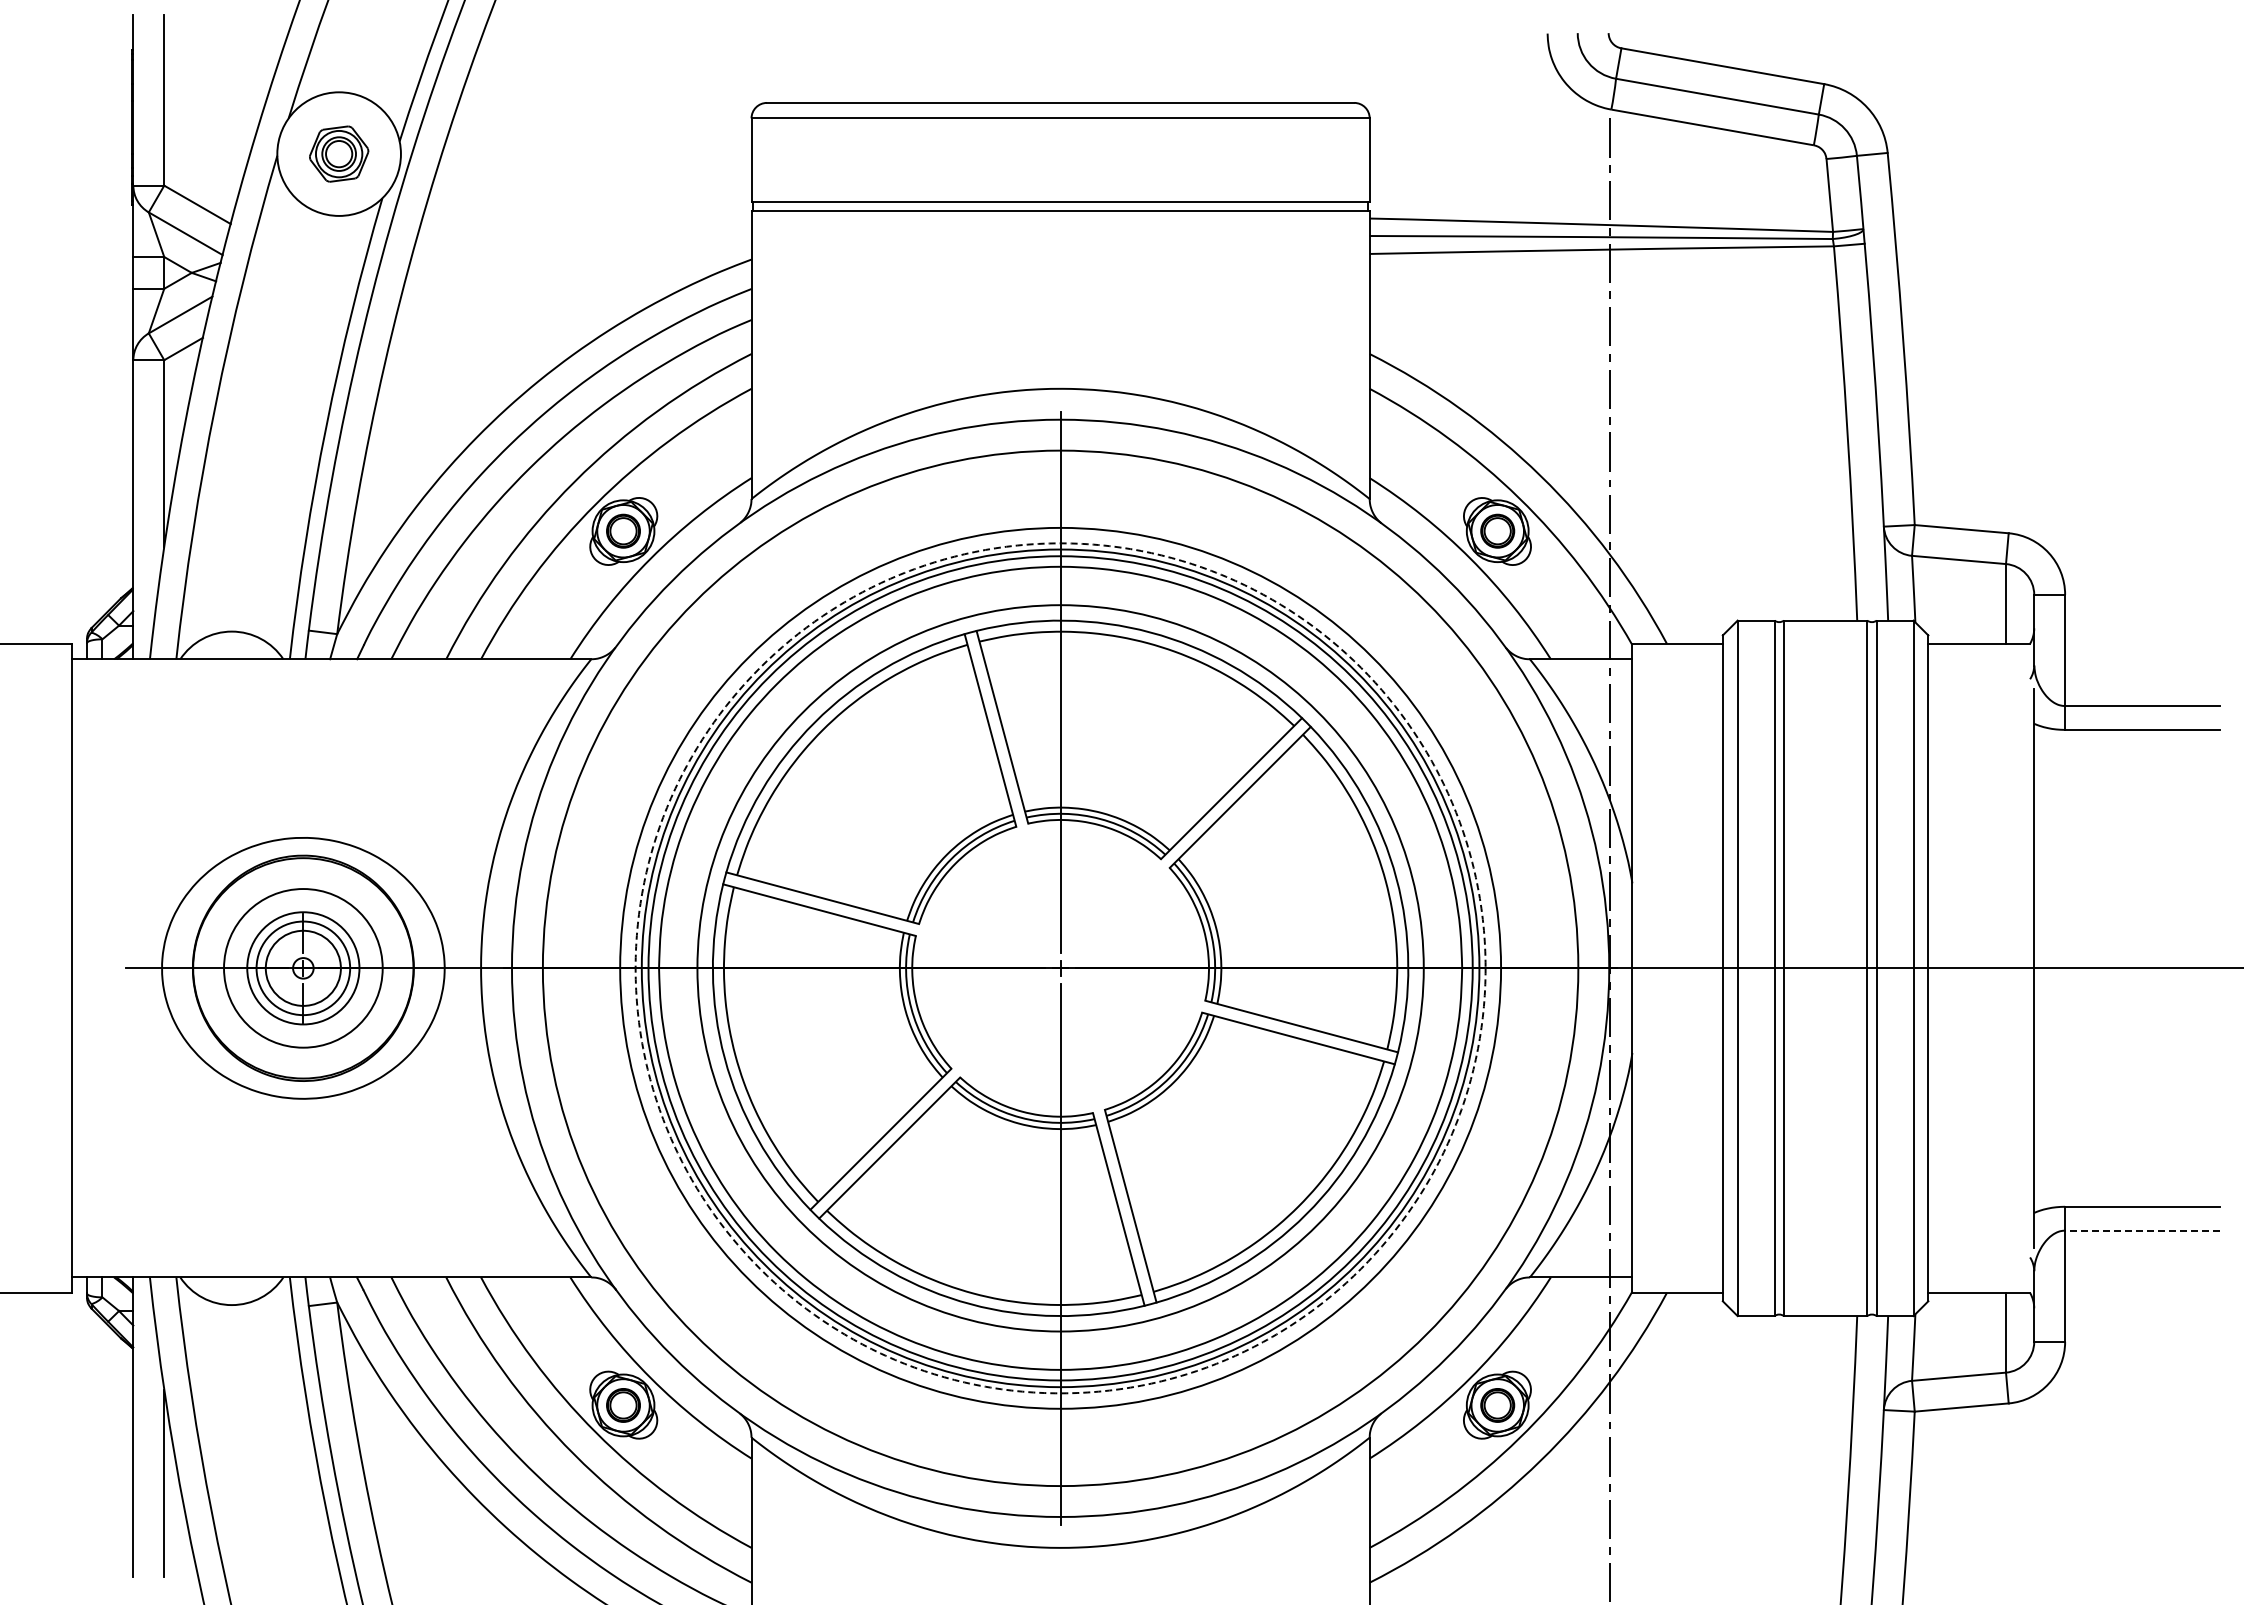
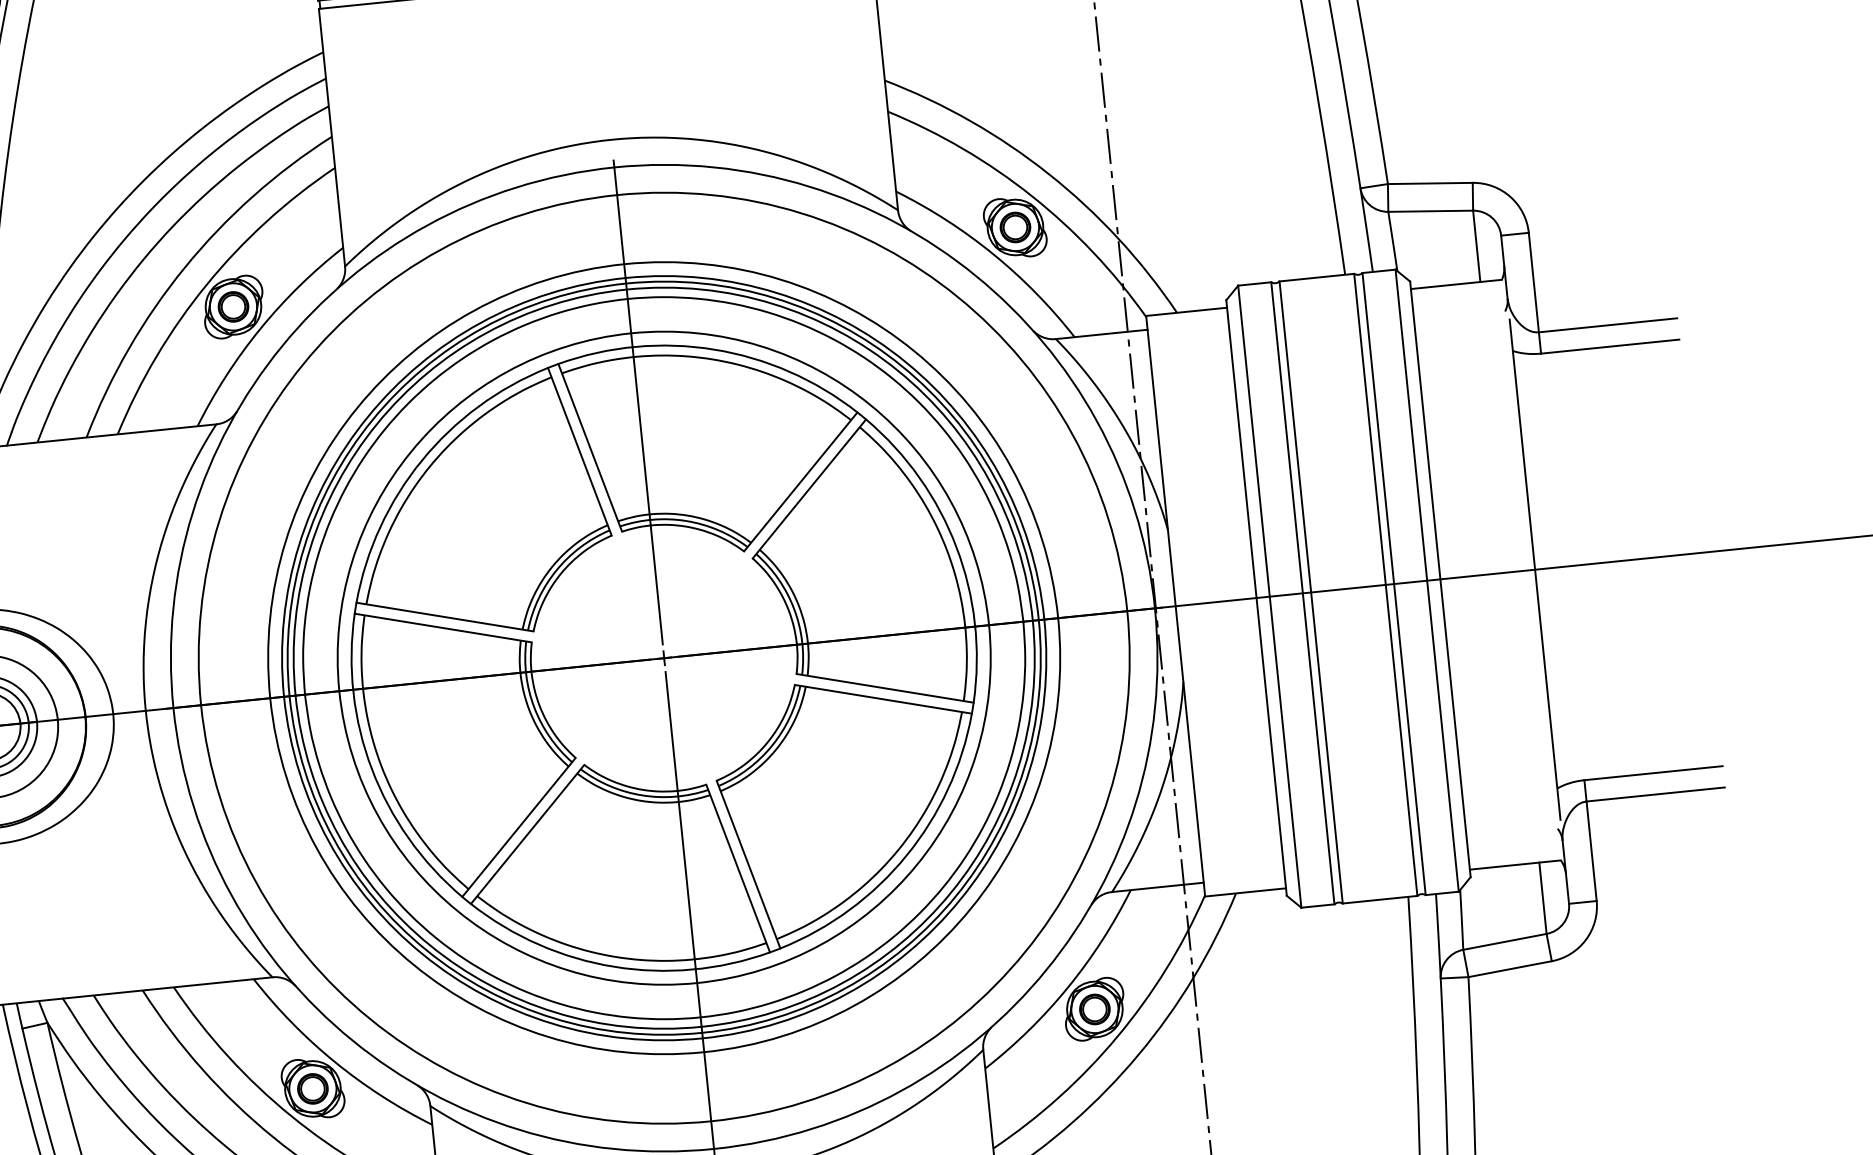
circle: (1060, 968) -> (664, 658), dashed -> solid
line: (2141, 1230) -> (1654, 794), dashed -> solid

